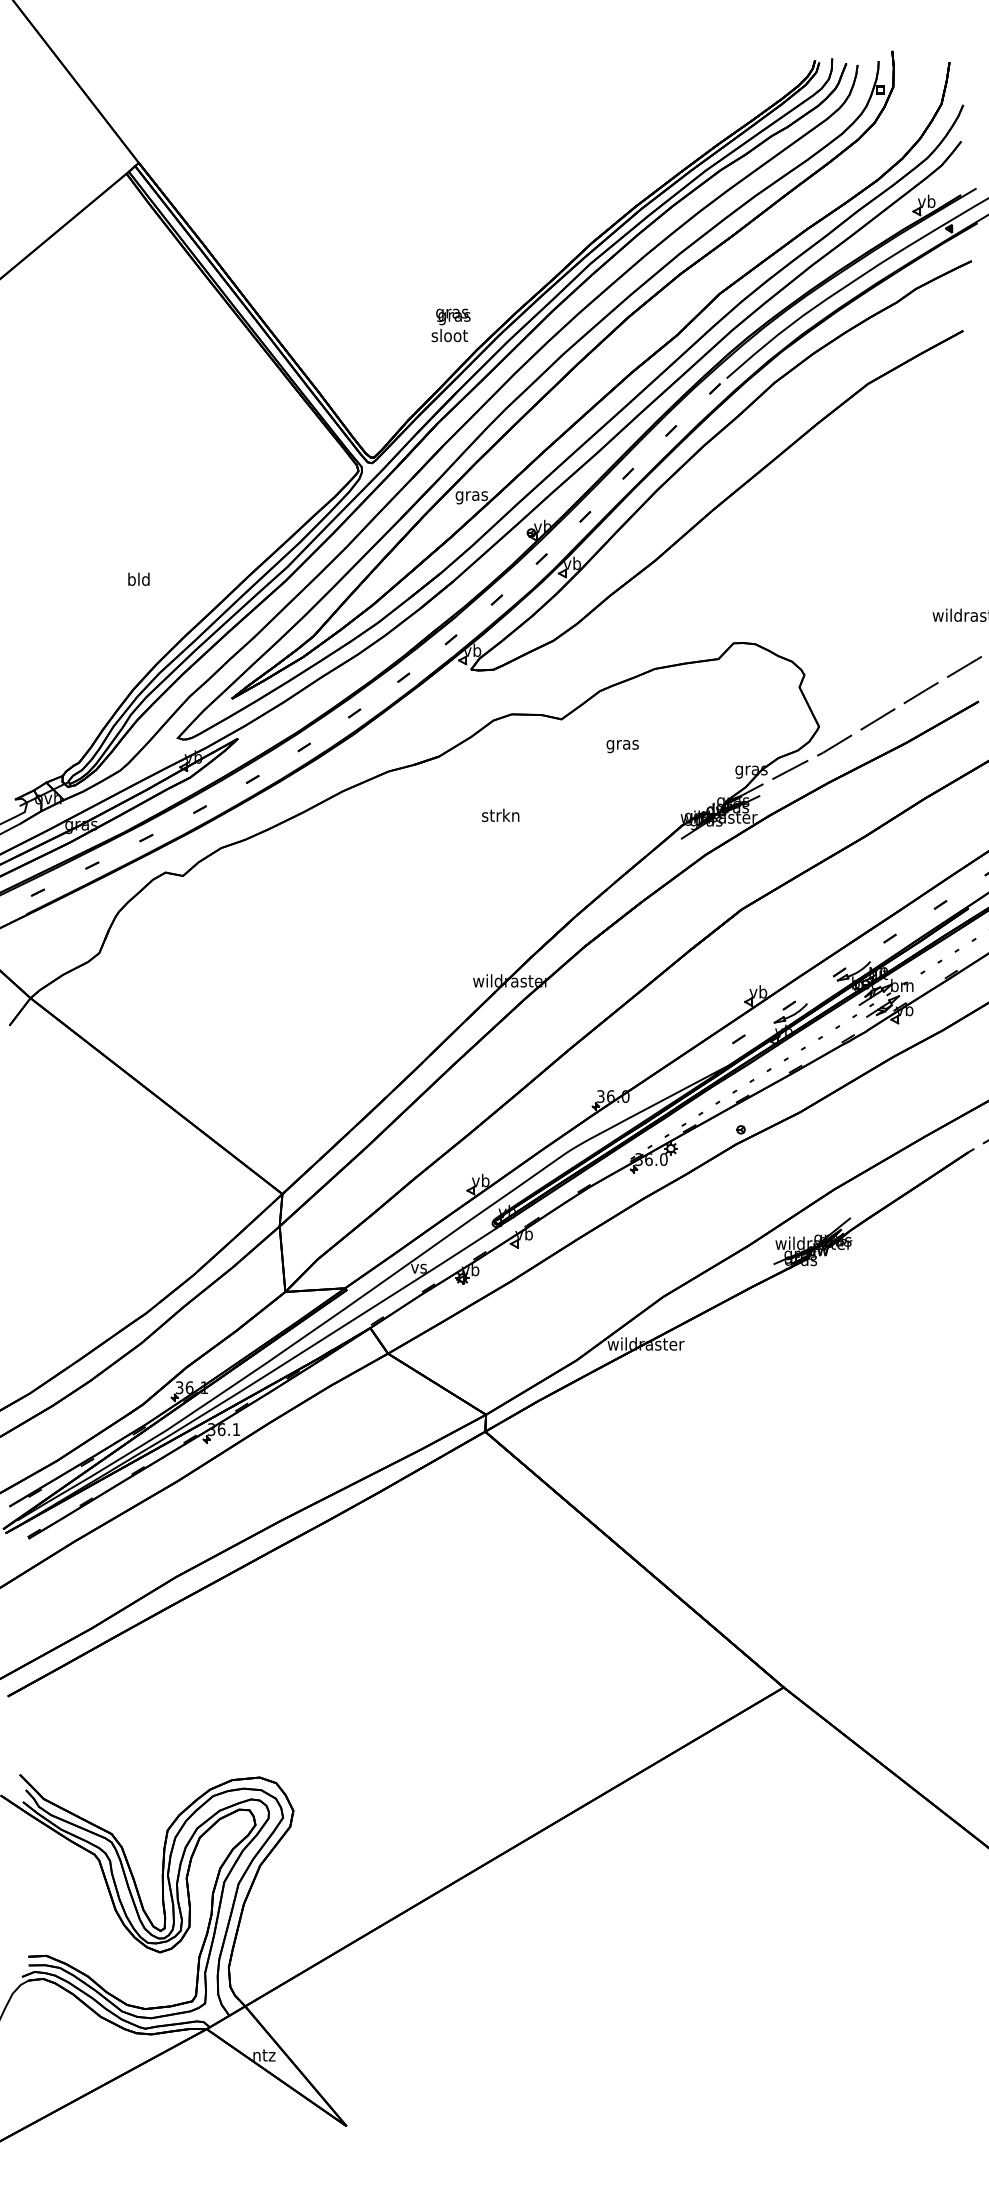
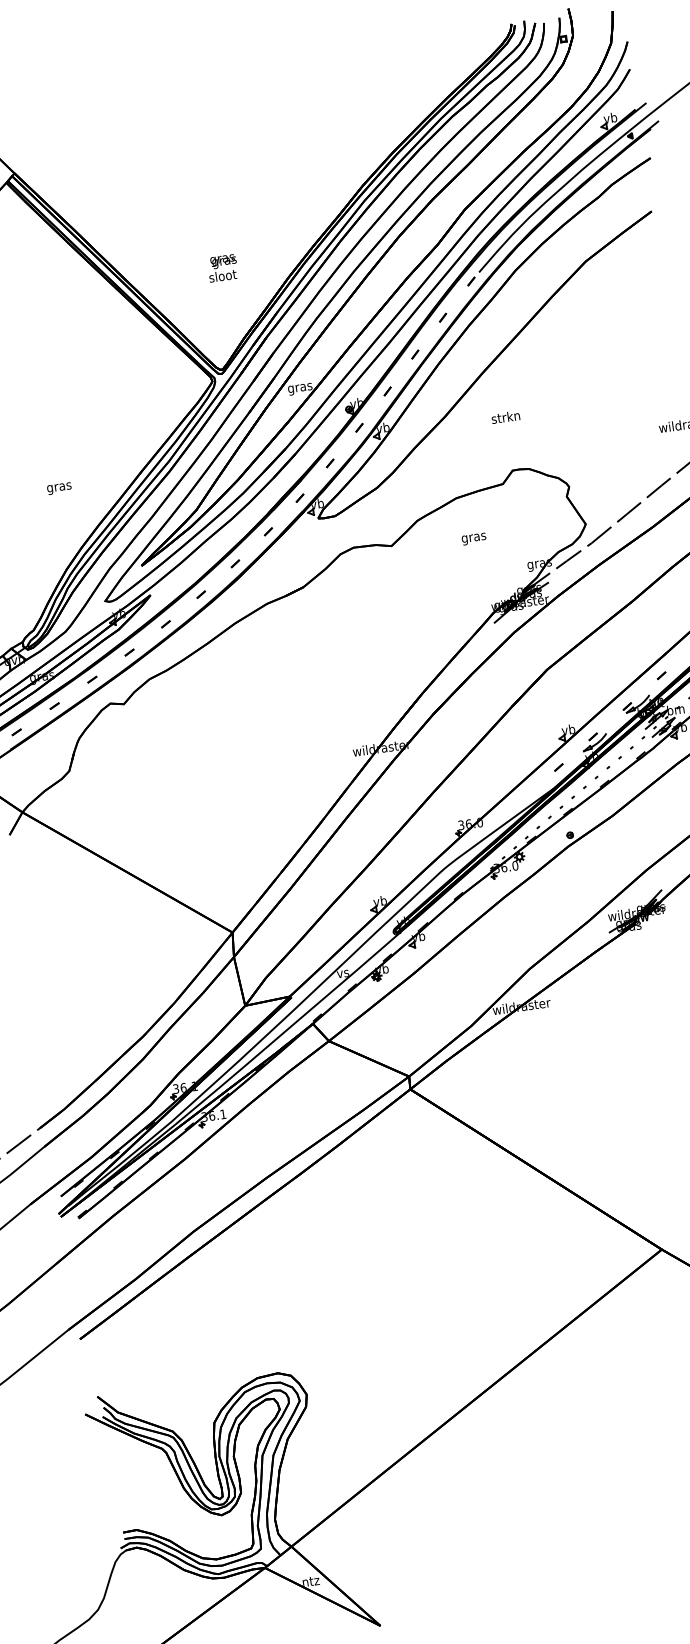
text: (450, 325) -> (222, 268), moved
text: (138, 580) -> (58, 487), bld -> gras
text: (622, 746) -> (473, 539), moved
text: (500, 814) -> (505, 416), moved

